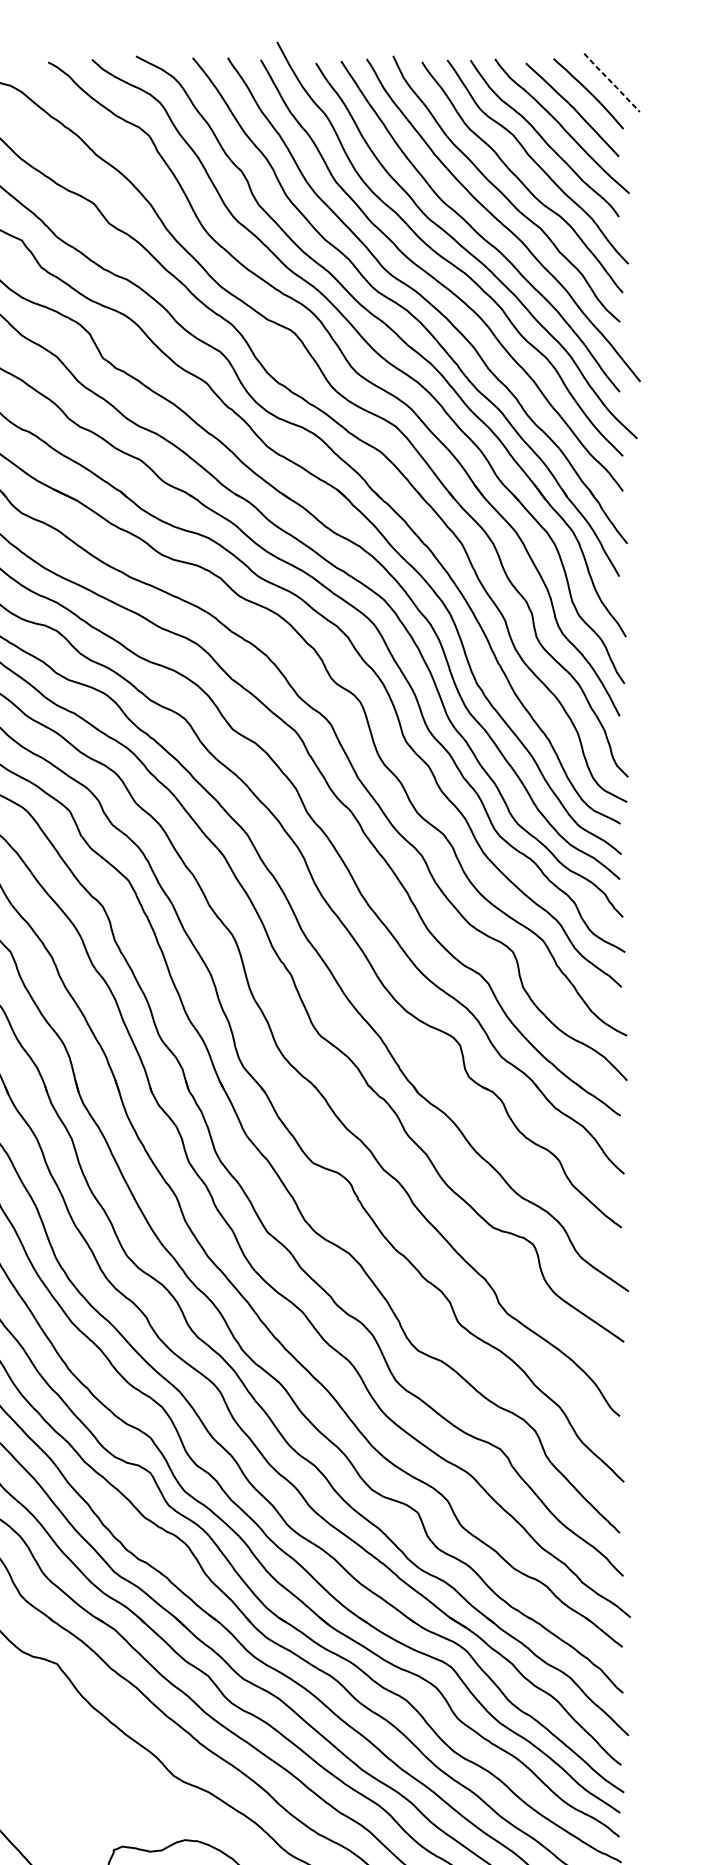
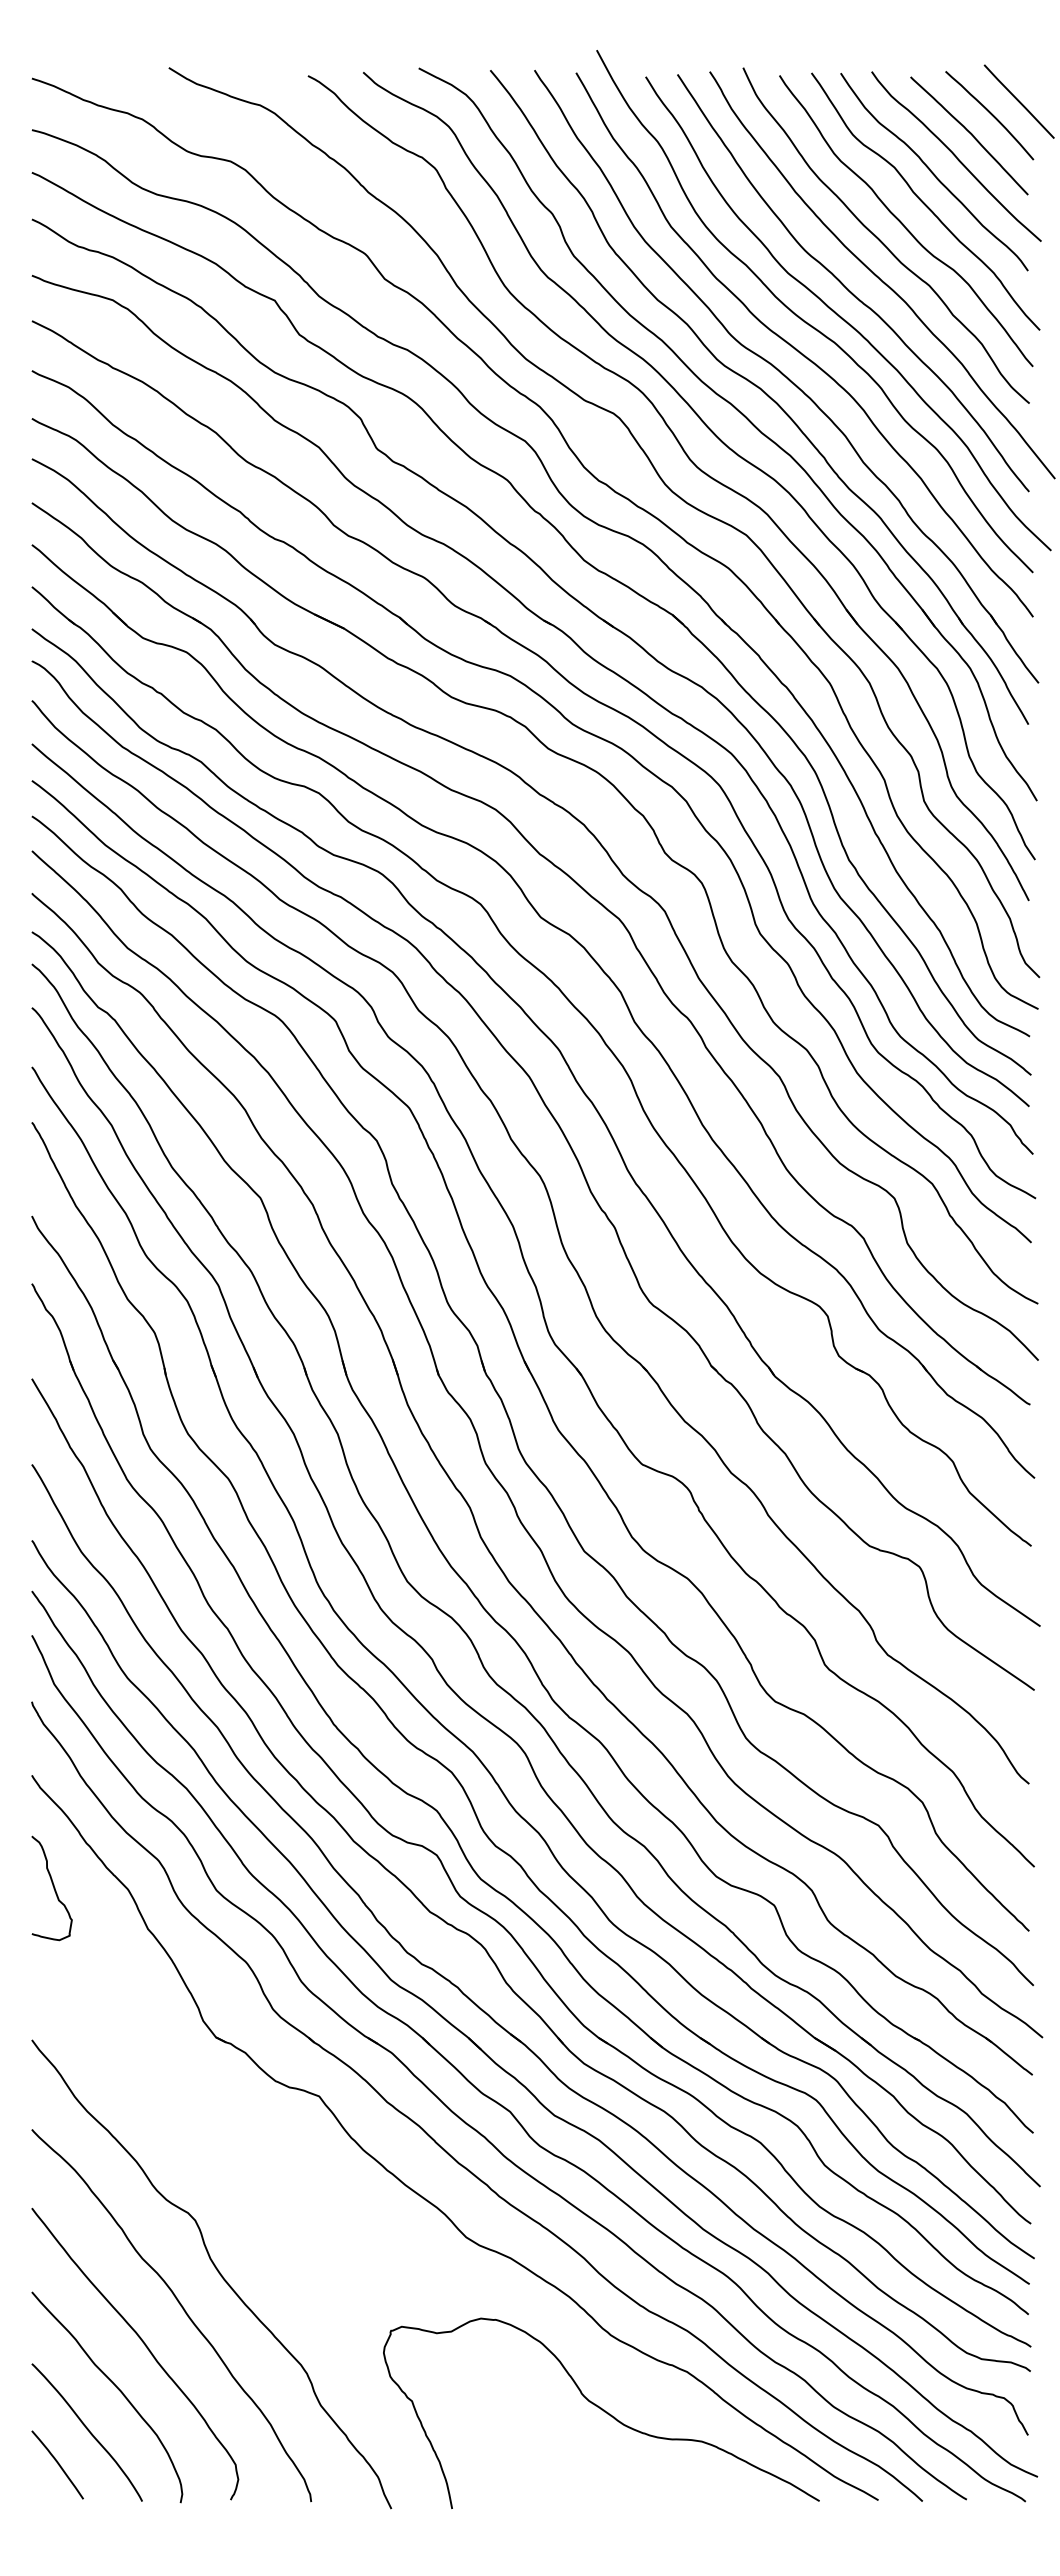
line: (611, 82) -> (1018, 101), dashed -> solid

